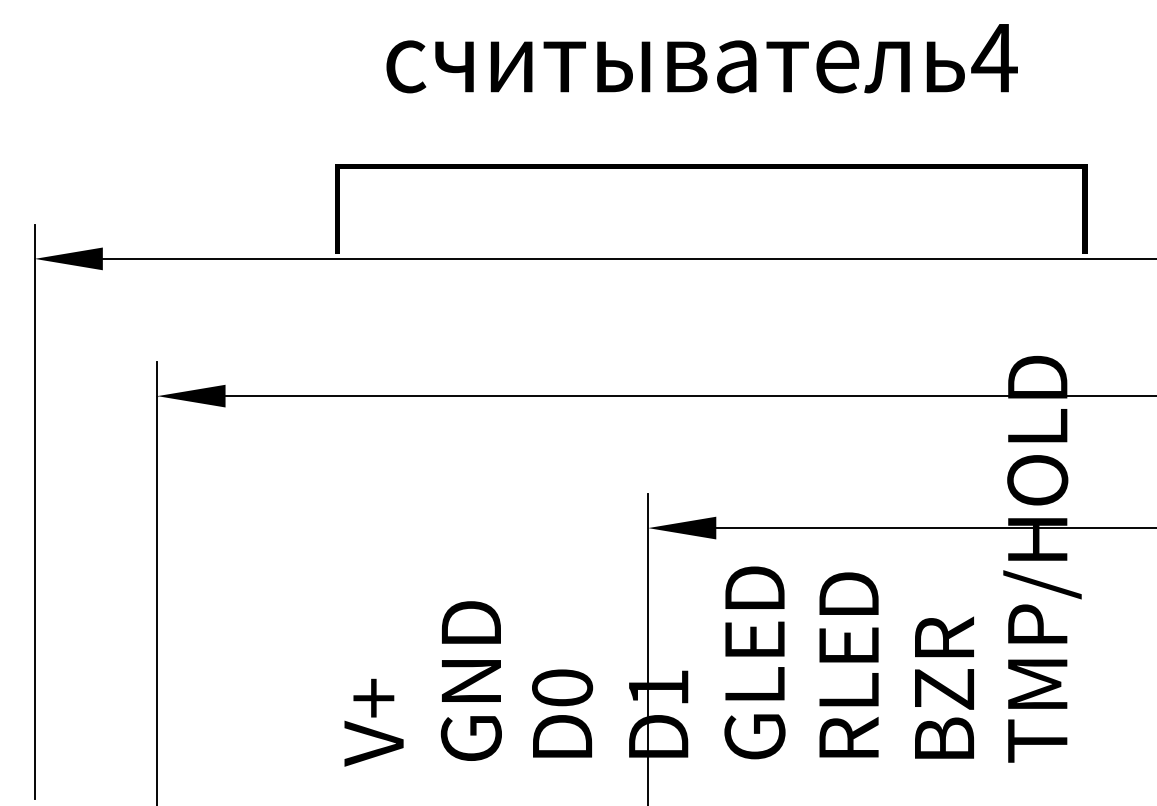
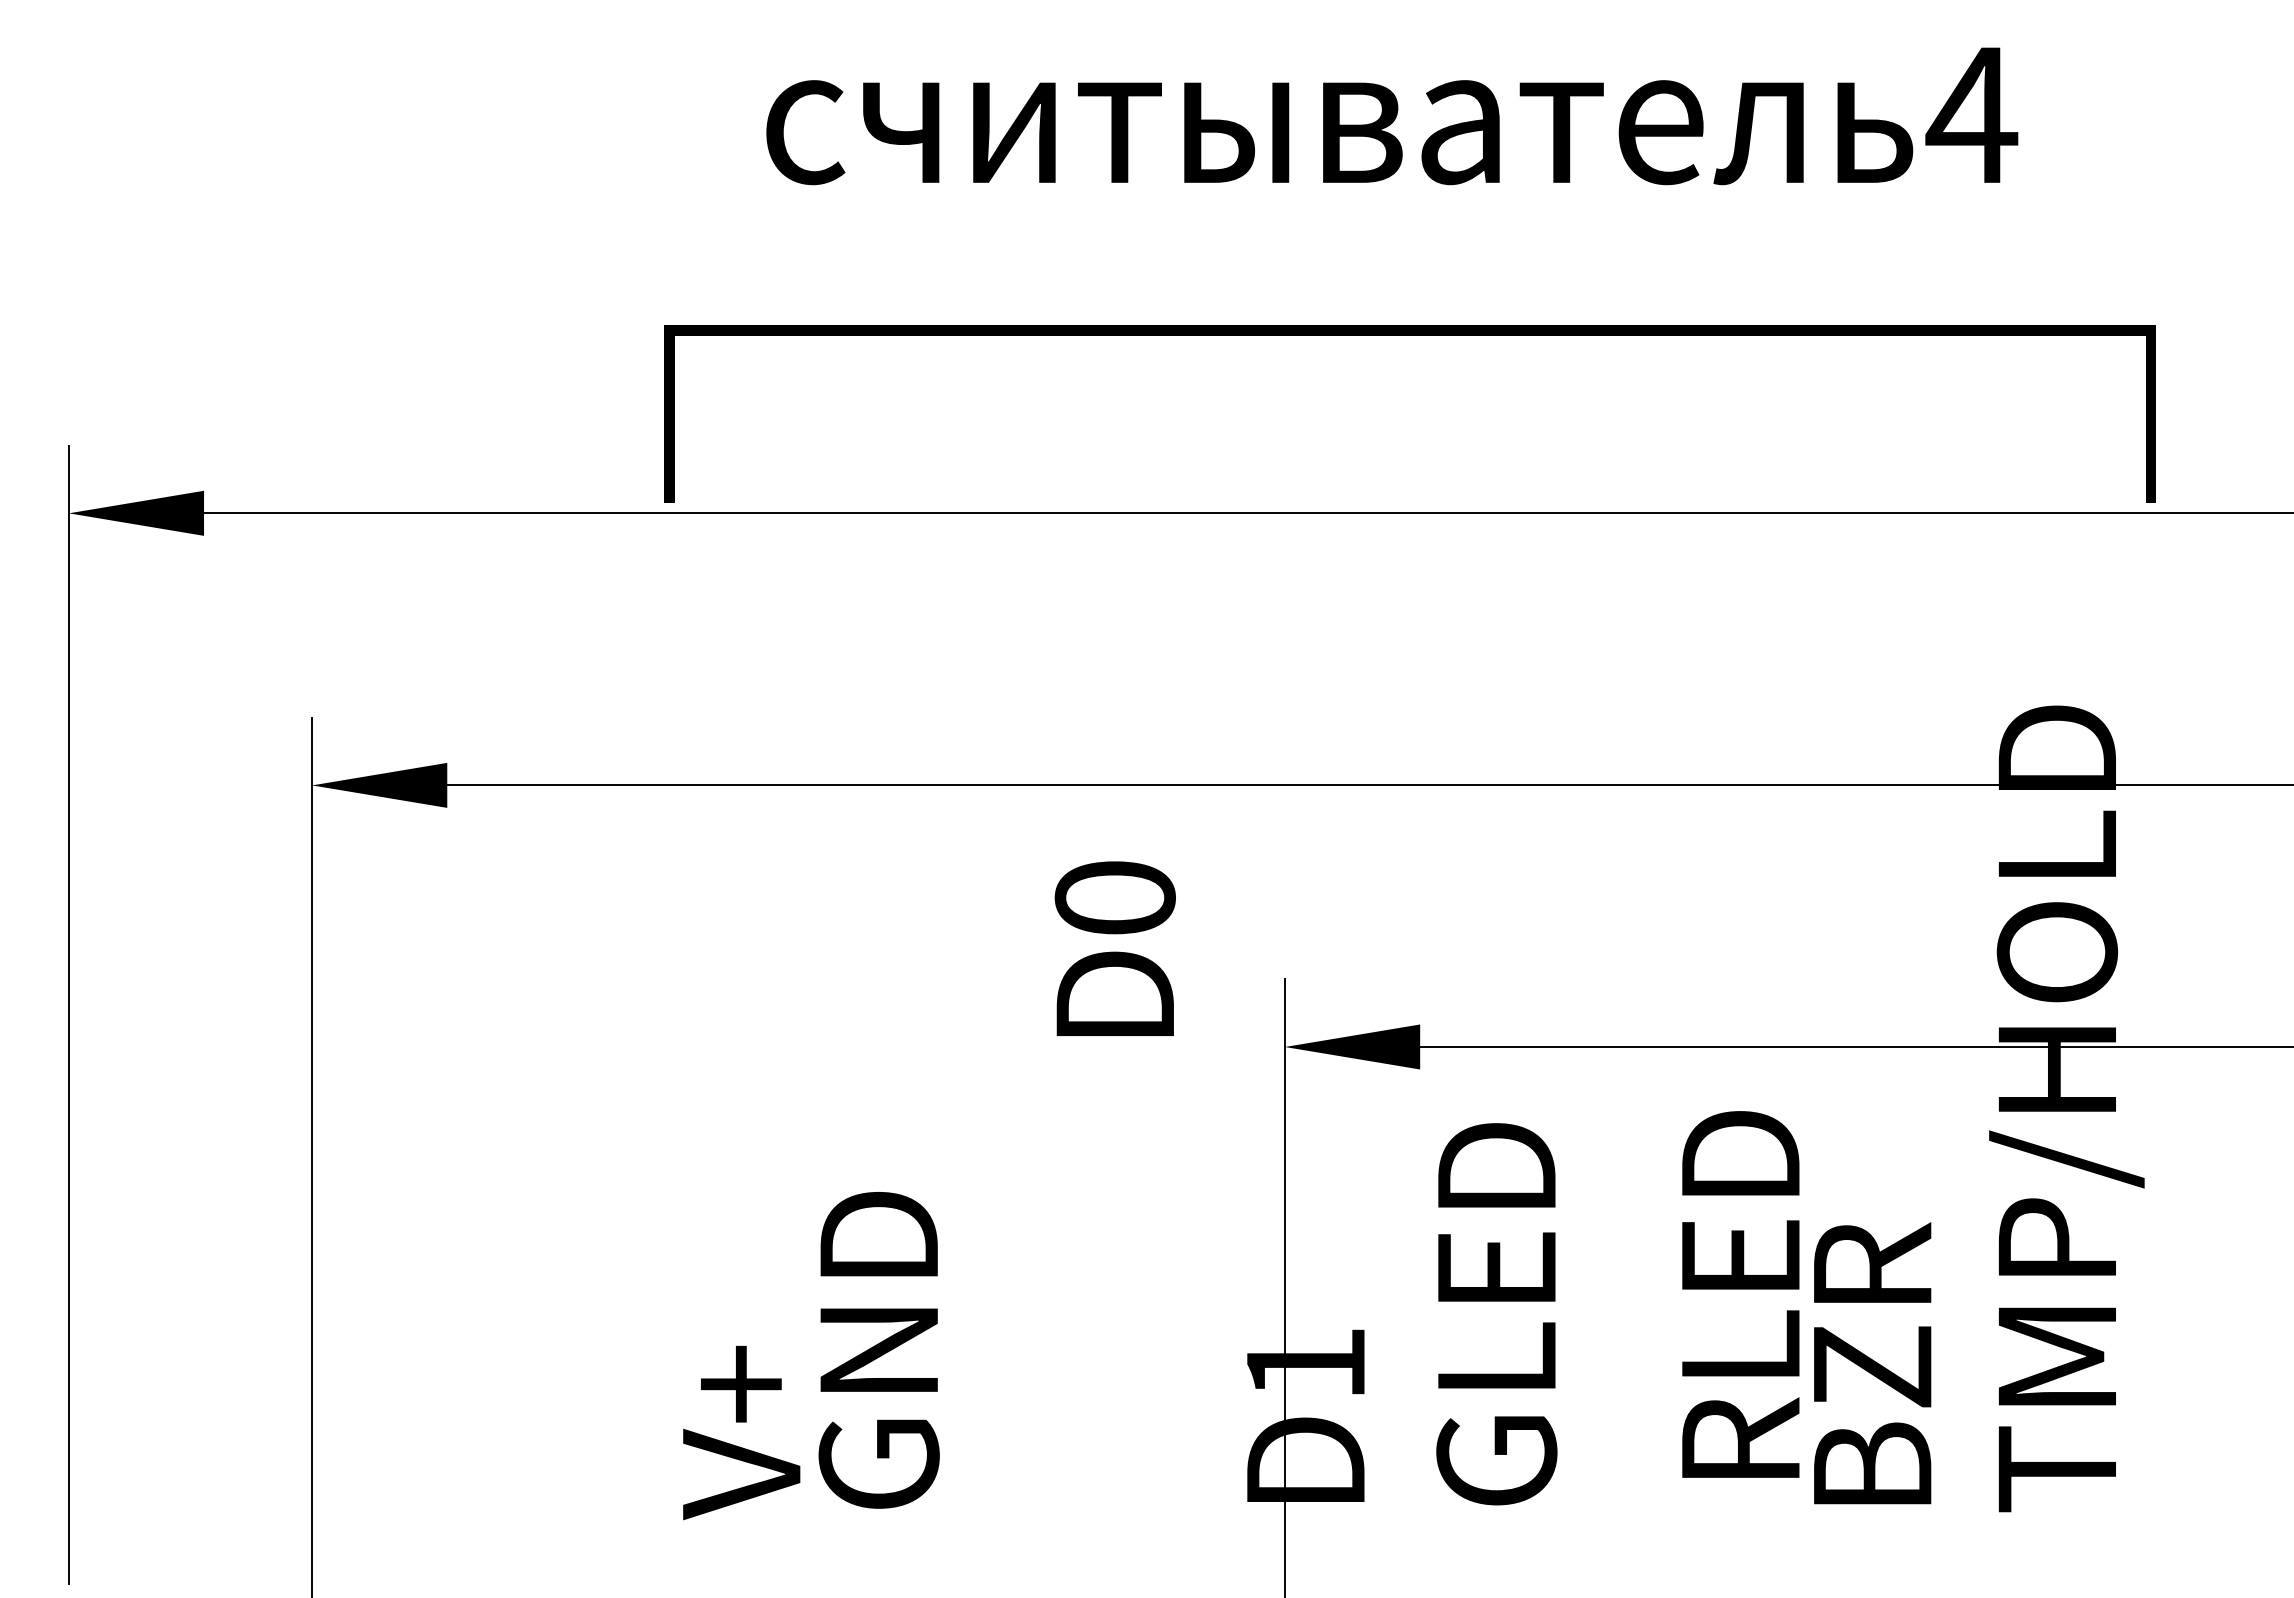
text: (848, 664) -> (1739, 1293), moved
text: (470, 680) -> (877, 1349), moved
text: (562, 713) -> (1115, 948), moved

